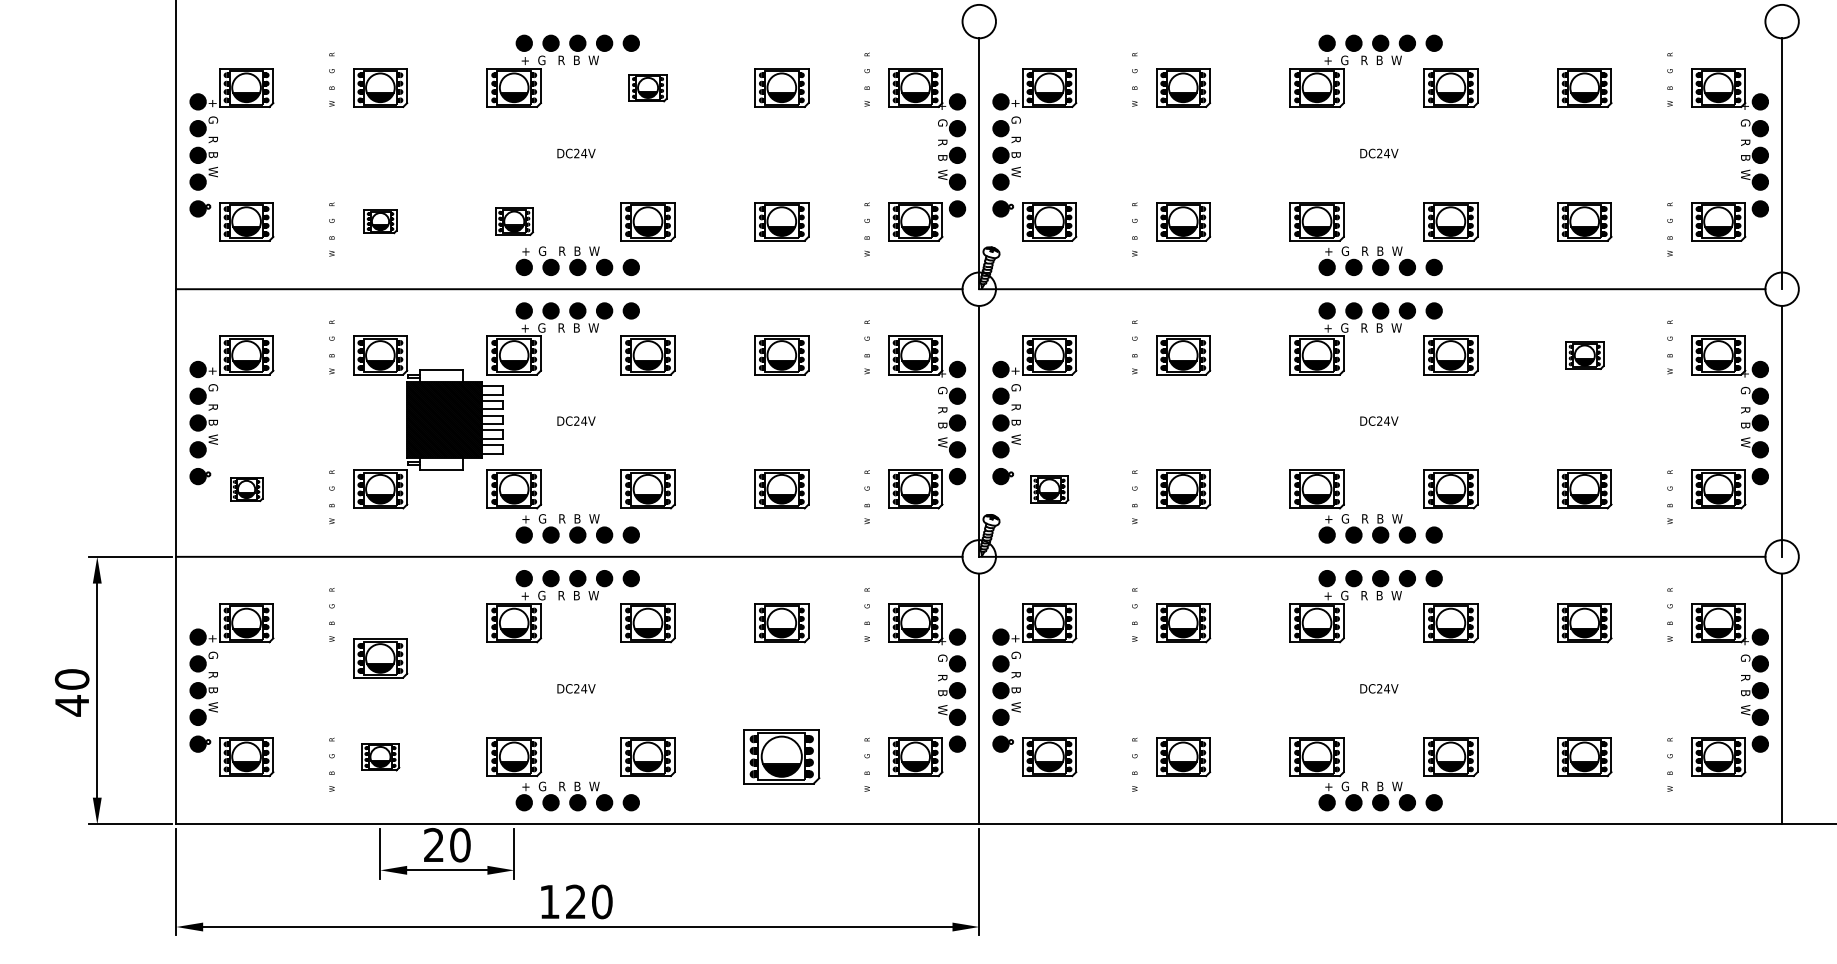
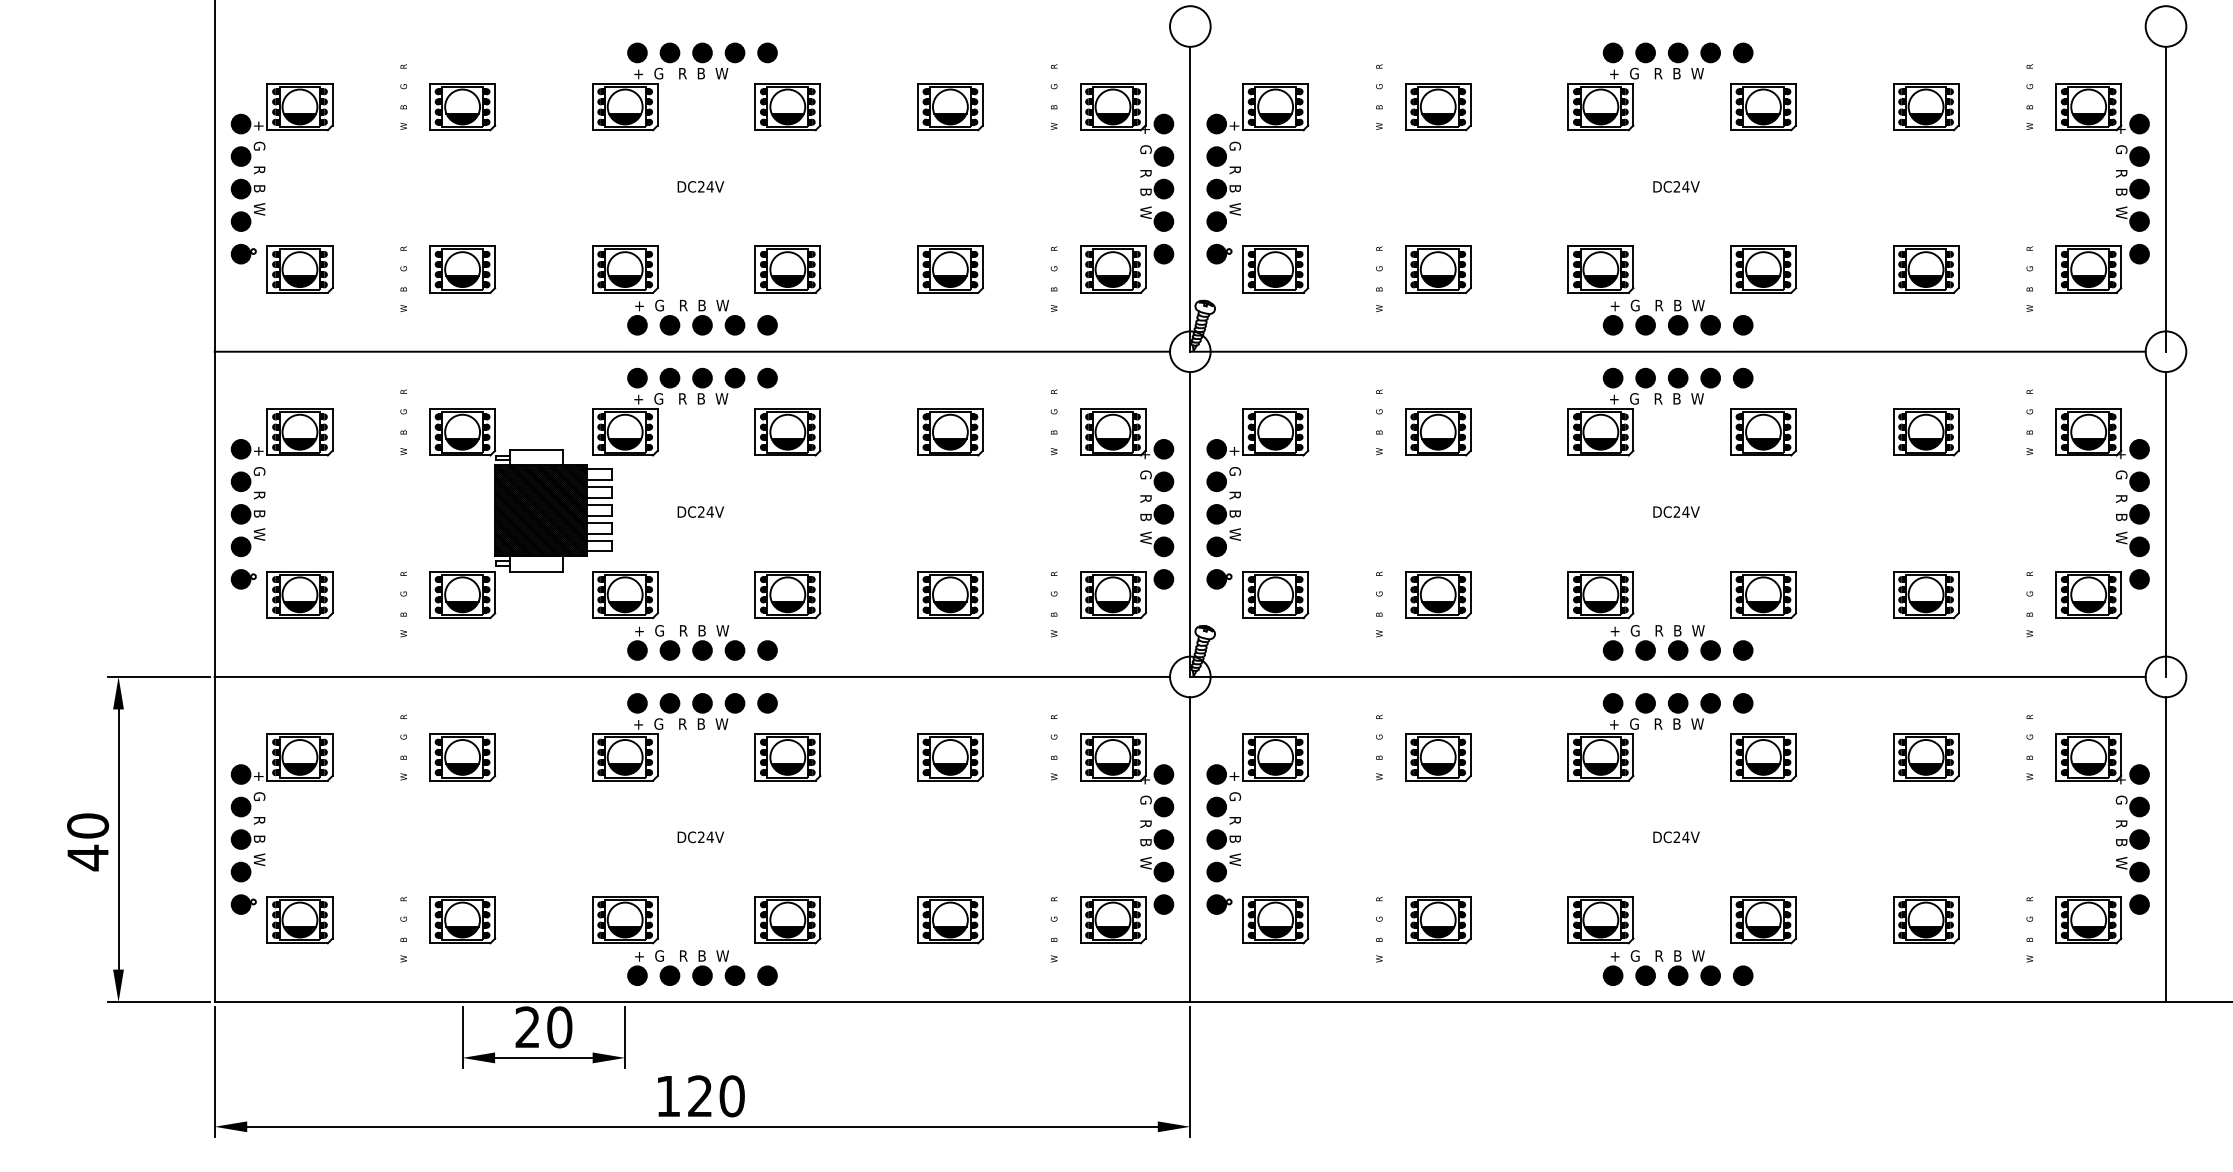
part: (647, 88) -> (787, 107), size x1.43
part: (380, 221) -> (462, 269), size x1.67
part: (514, 221) -> (625, 269), size x1.43
part: (1585, 355) -> (1926, 432), size x1.43
part: (246, 489) -> (299, 595), size x1.67
part: (1049, 489) -> (1275, 595), size x1.43
part: (380, 658) -> (462, 757), moved
part: (380, 757) -> (462, 920), size x1.43
part: (781, 757) -> (950, 920), size x0.71

